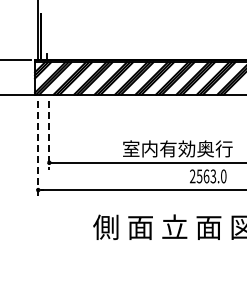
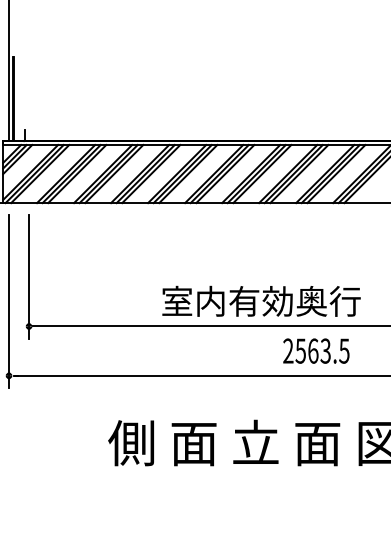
line: (49, 135) -> (29, 277), dashed -> solid
line: (38, 149) -> (9, 302), dashed -> solid
text: (223, 176) -> (344, 351), 2563.0 -> 2563.5

